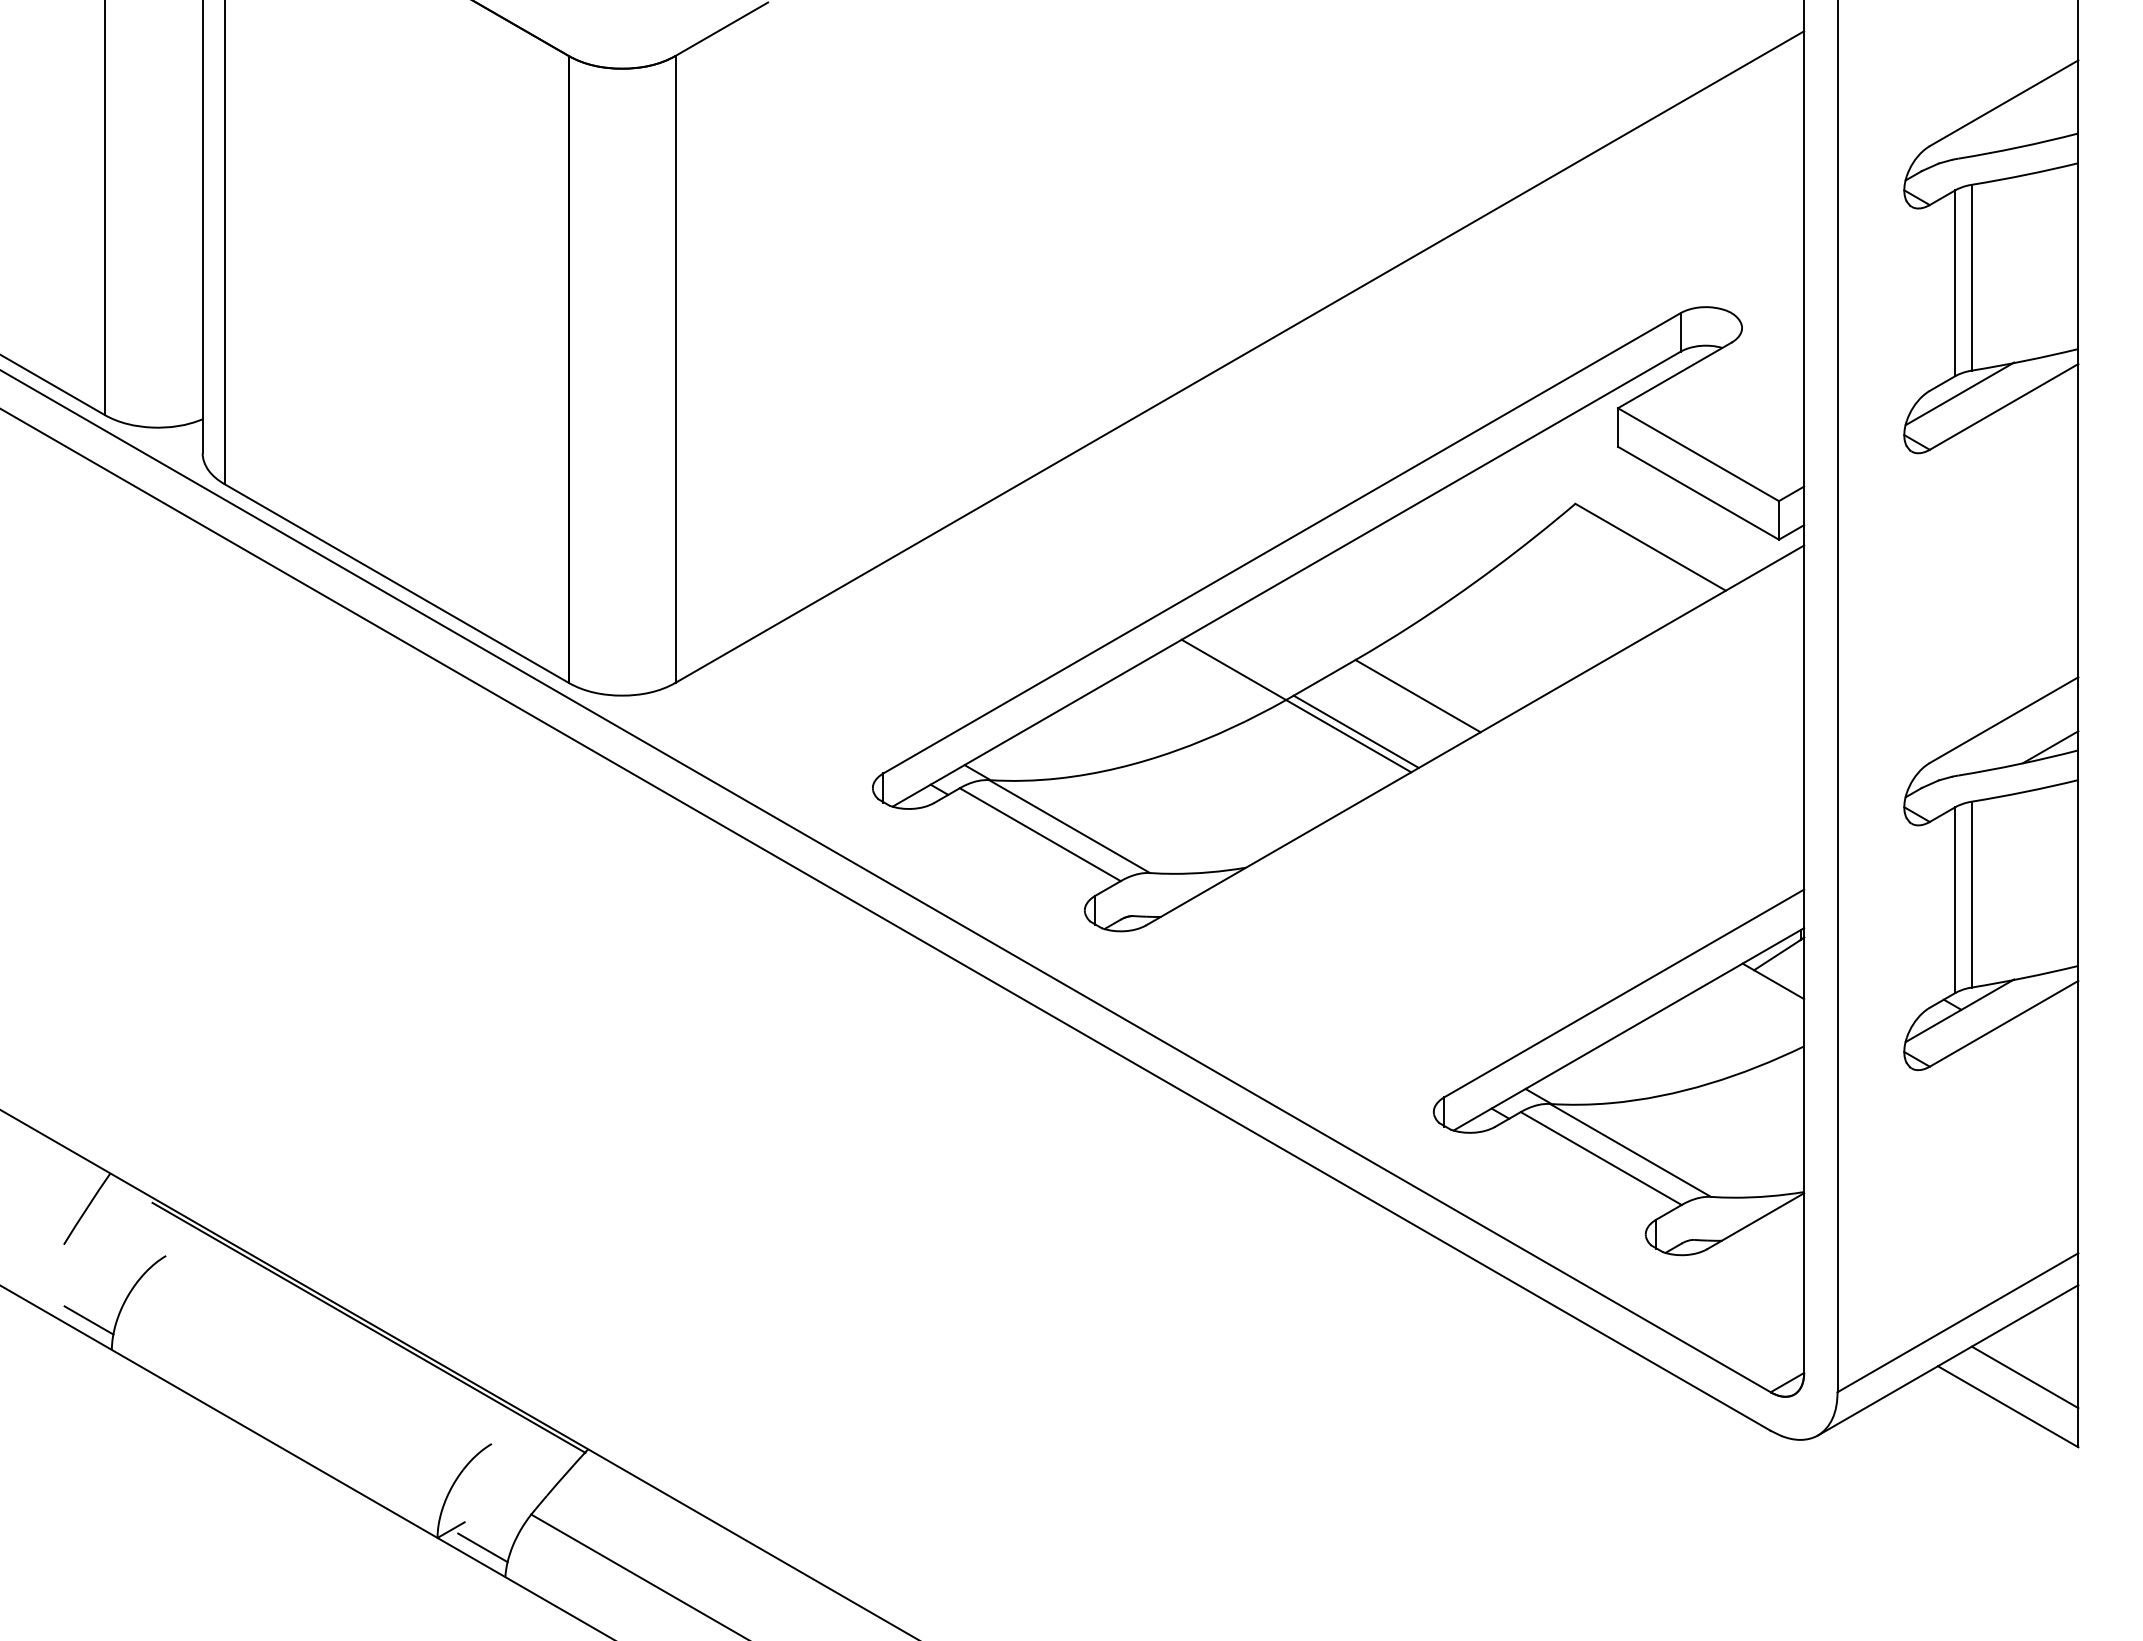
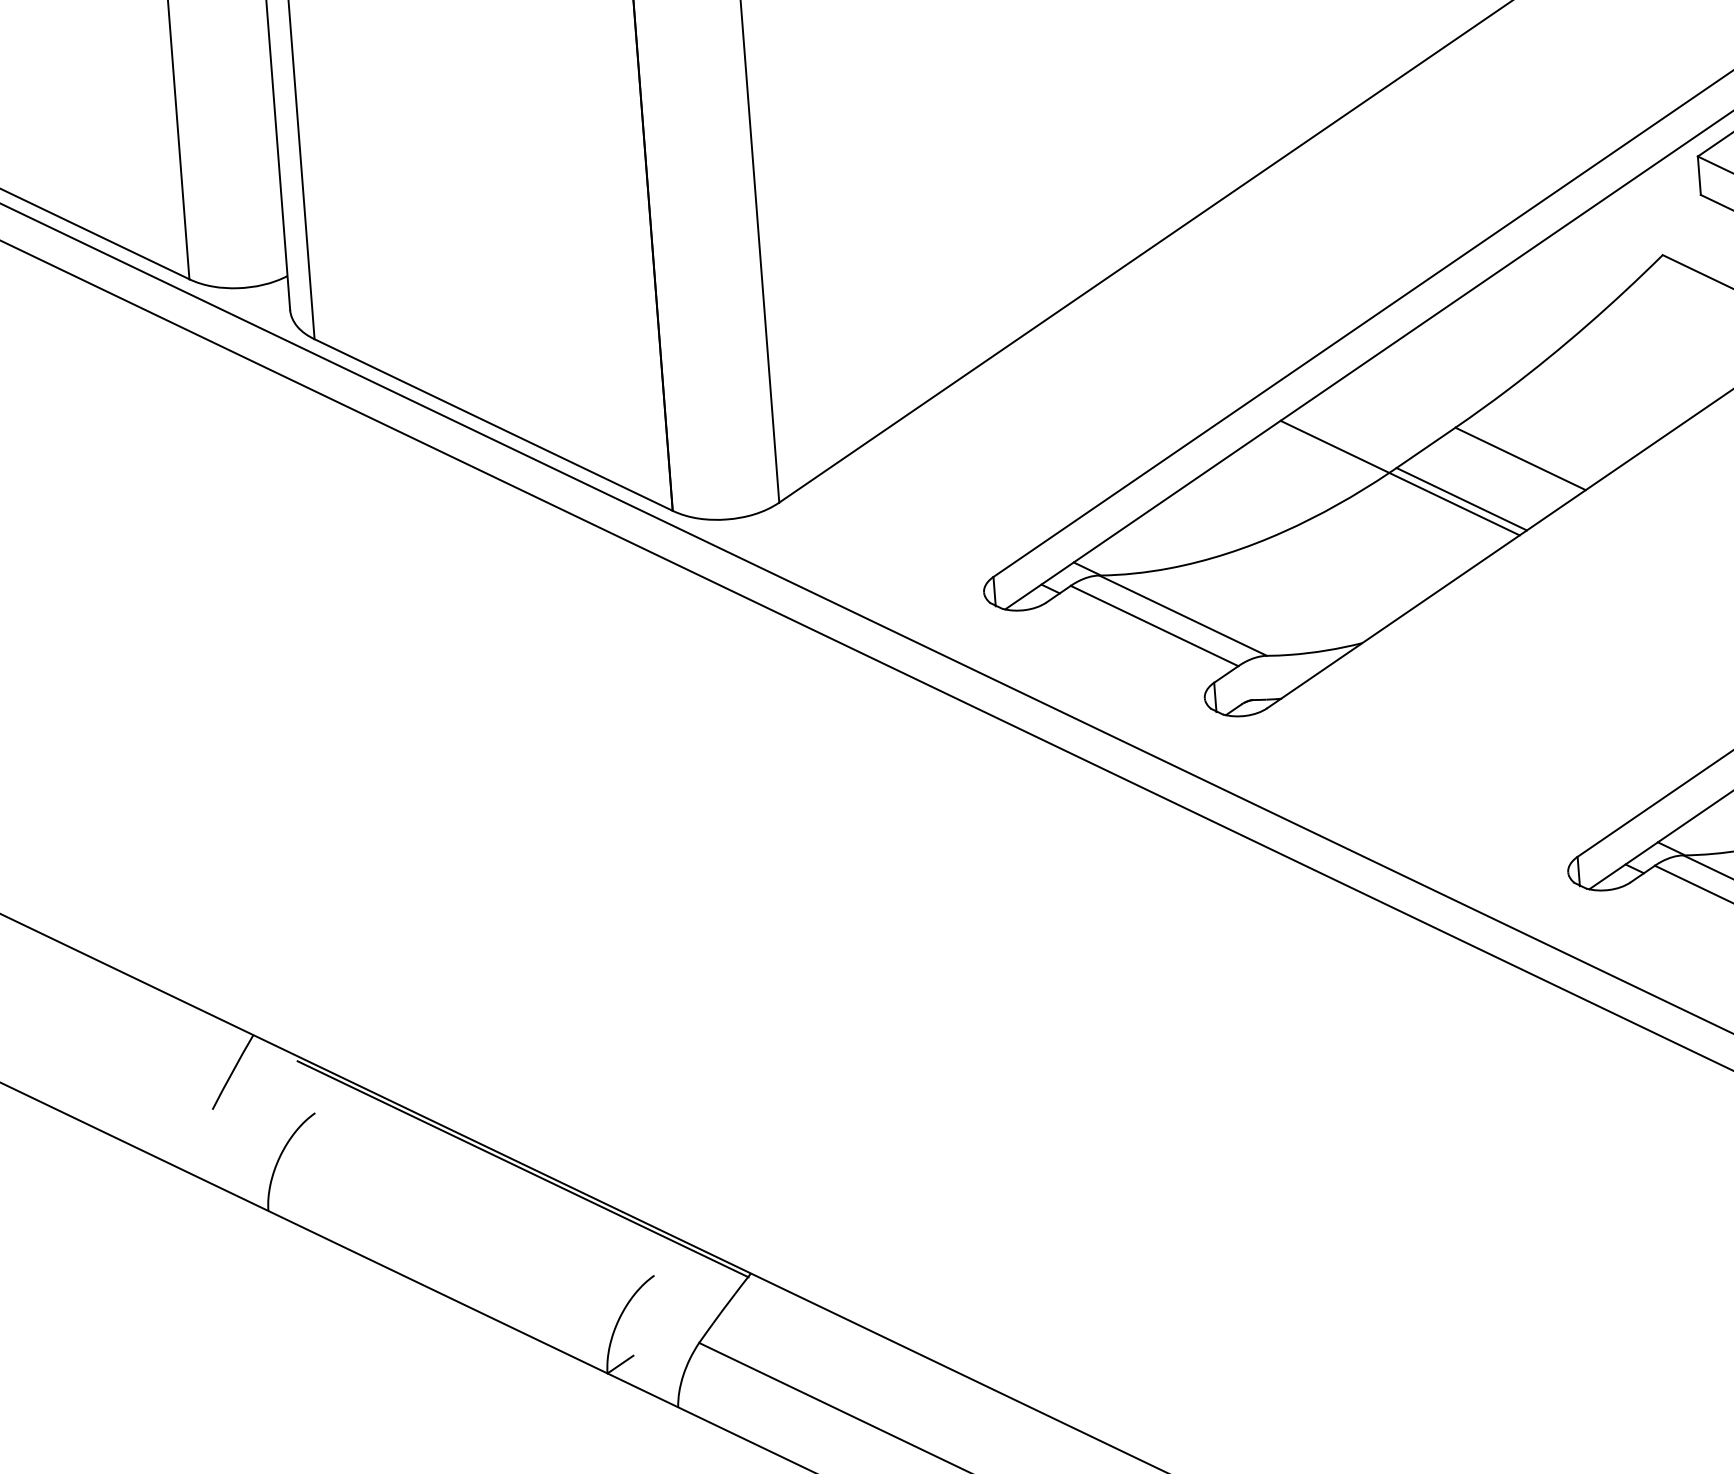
line: (88, 1320) -> (242, 1183), removed
line: (482, 1547) -> (653, 1379), removed

